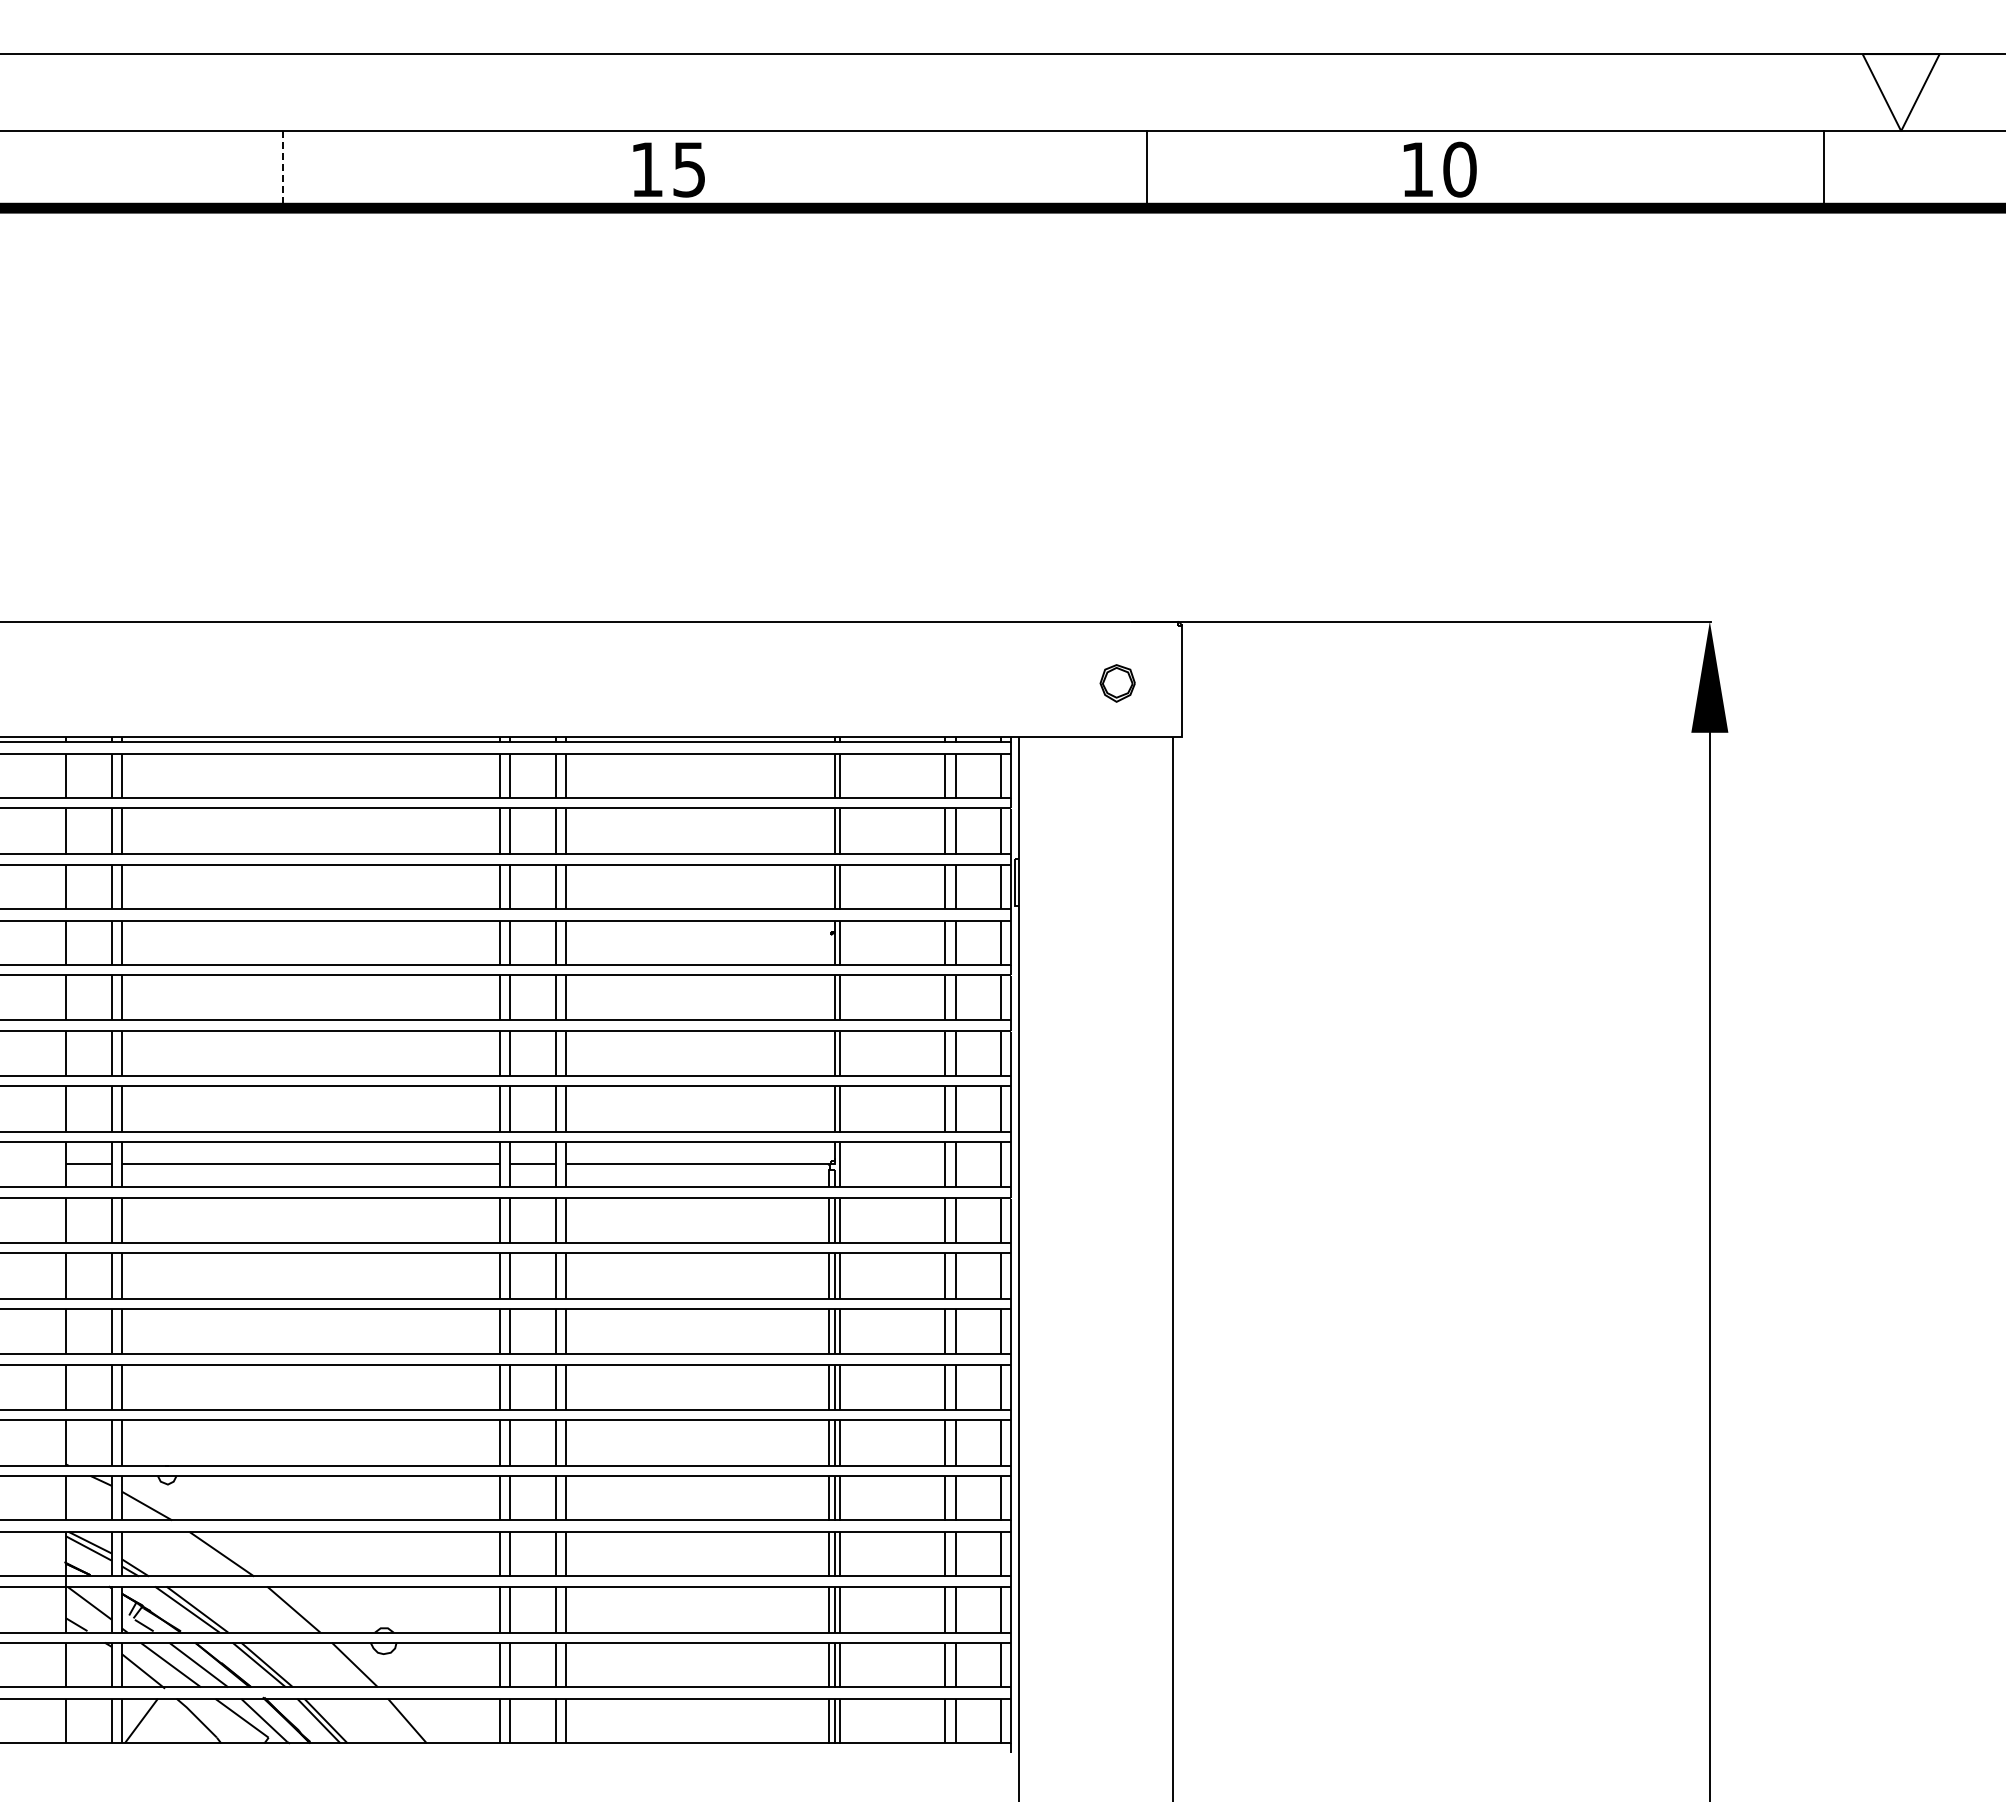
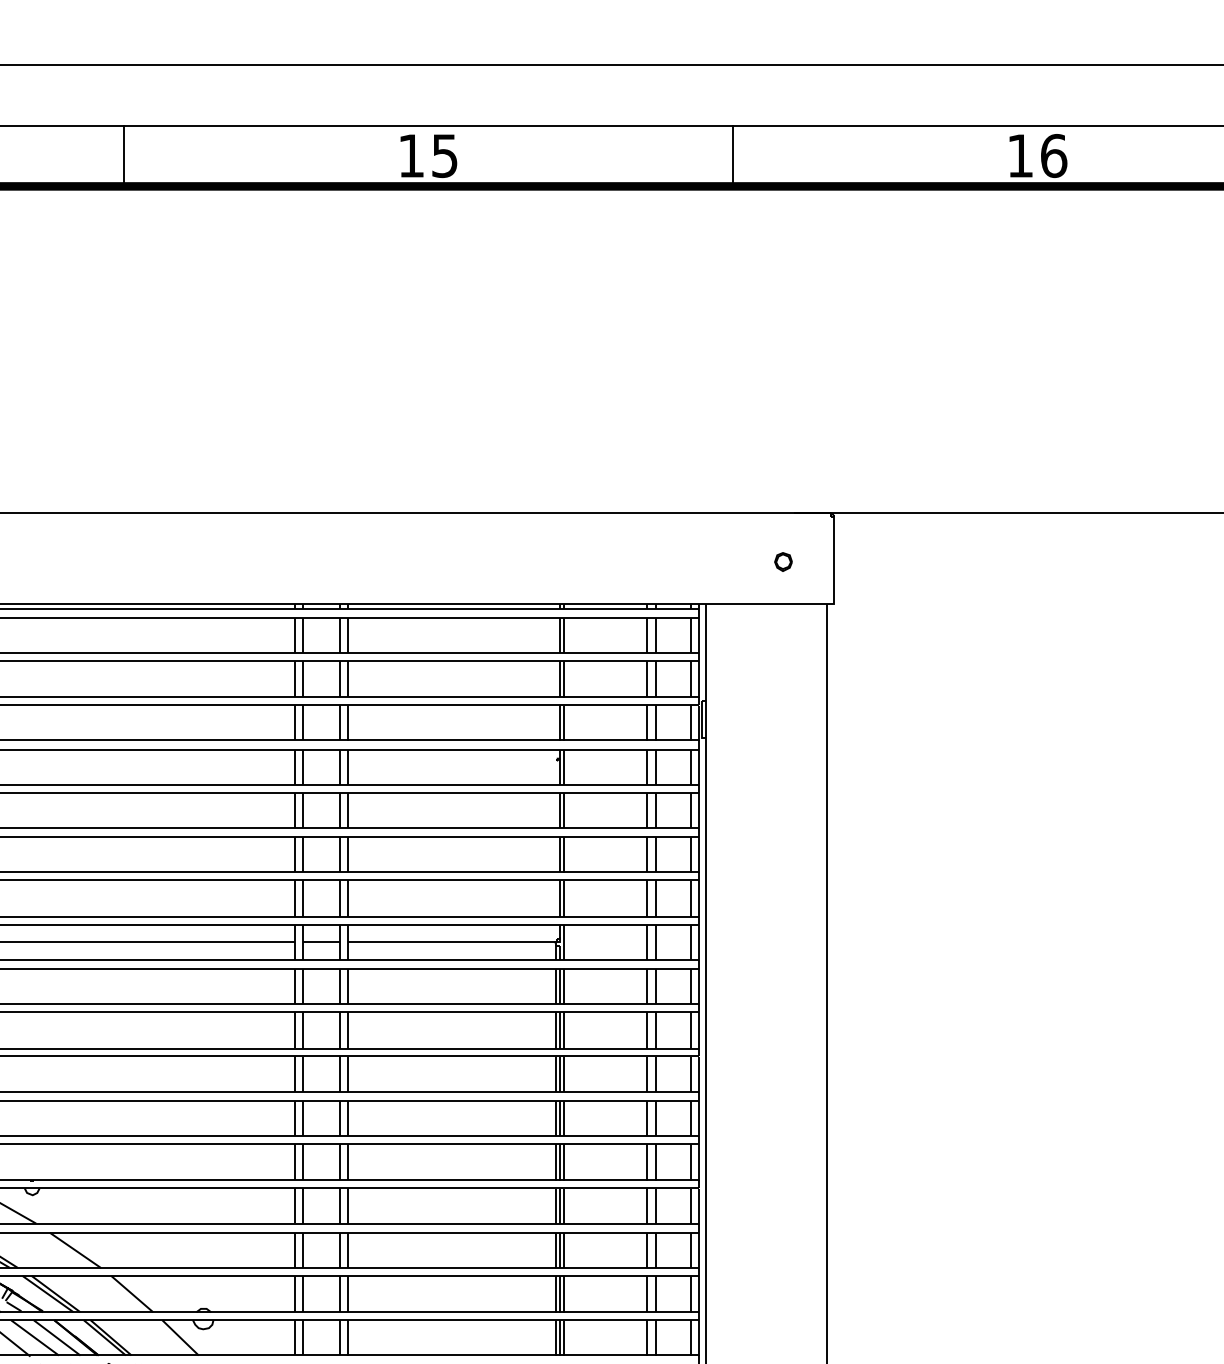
line: (283, 169) -> (124, 155), dashed -> solid
line: (1146, 169) -> (732, 155), moved
text: (1459, 169) -> (1053, 155), 10 -> 16
part: (1117, 683) -> (783, 562), size x0.62

